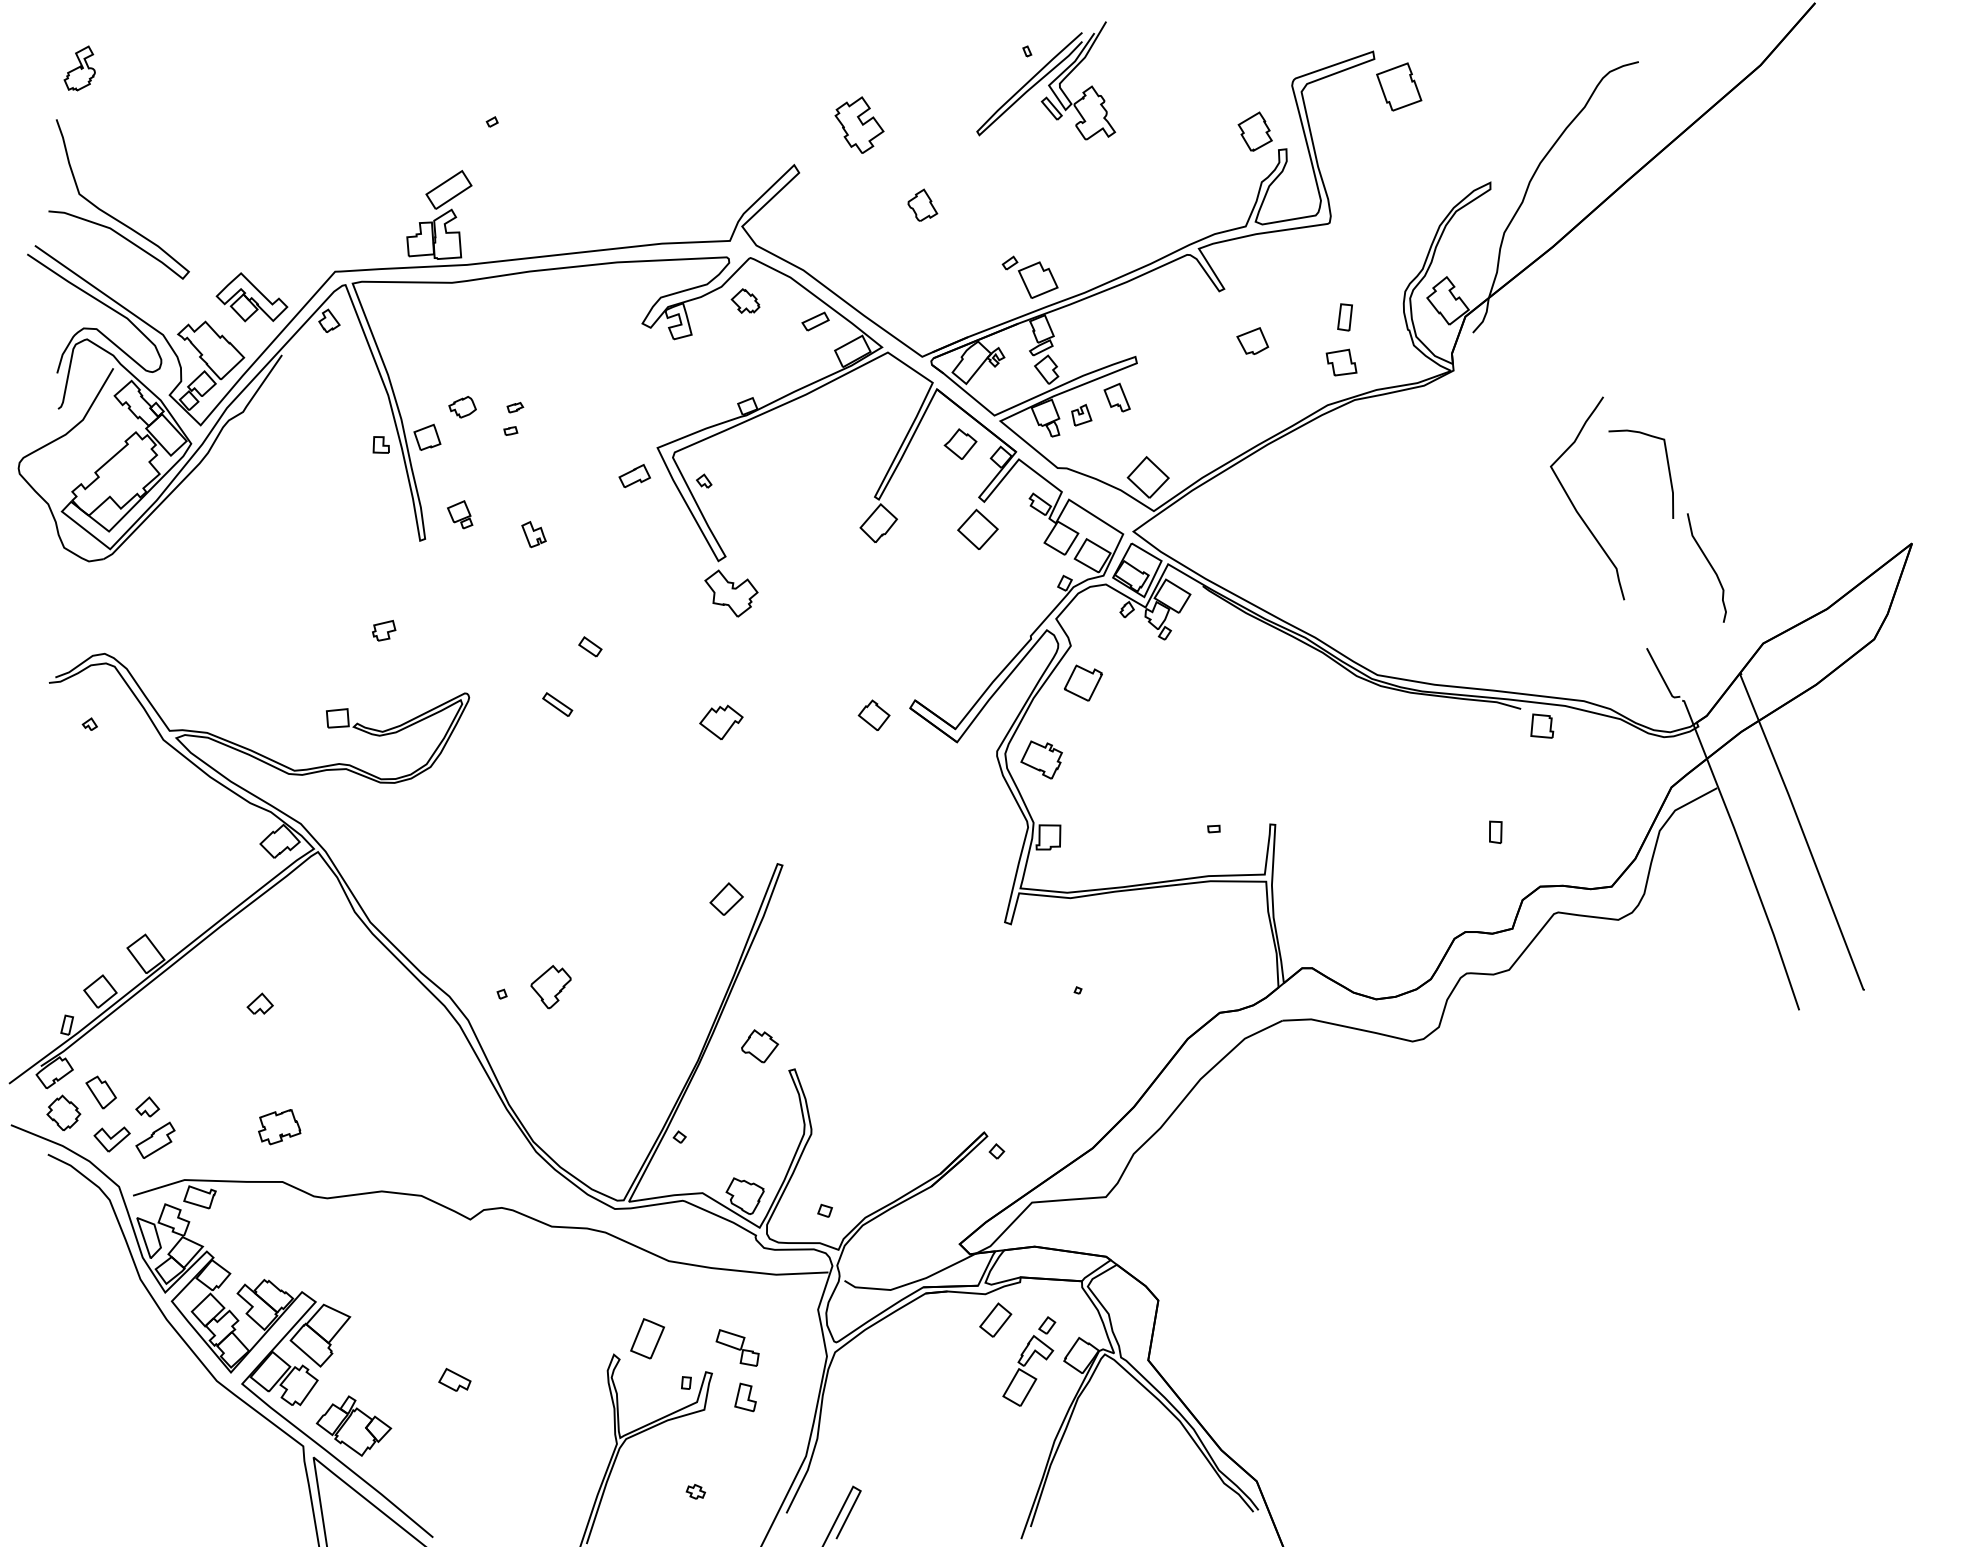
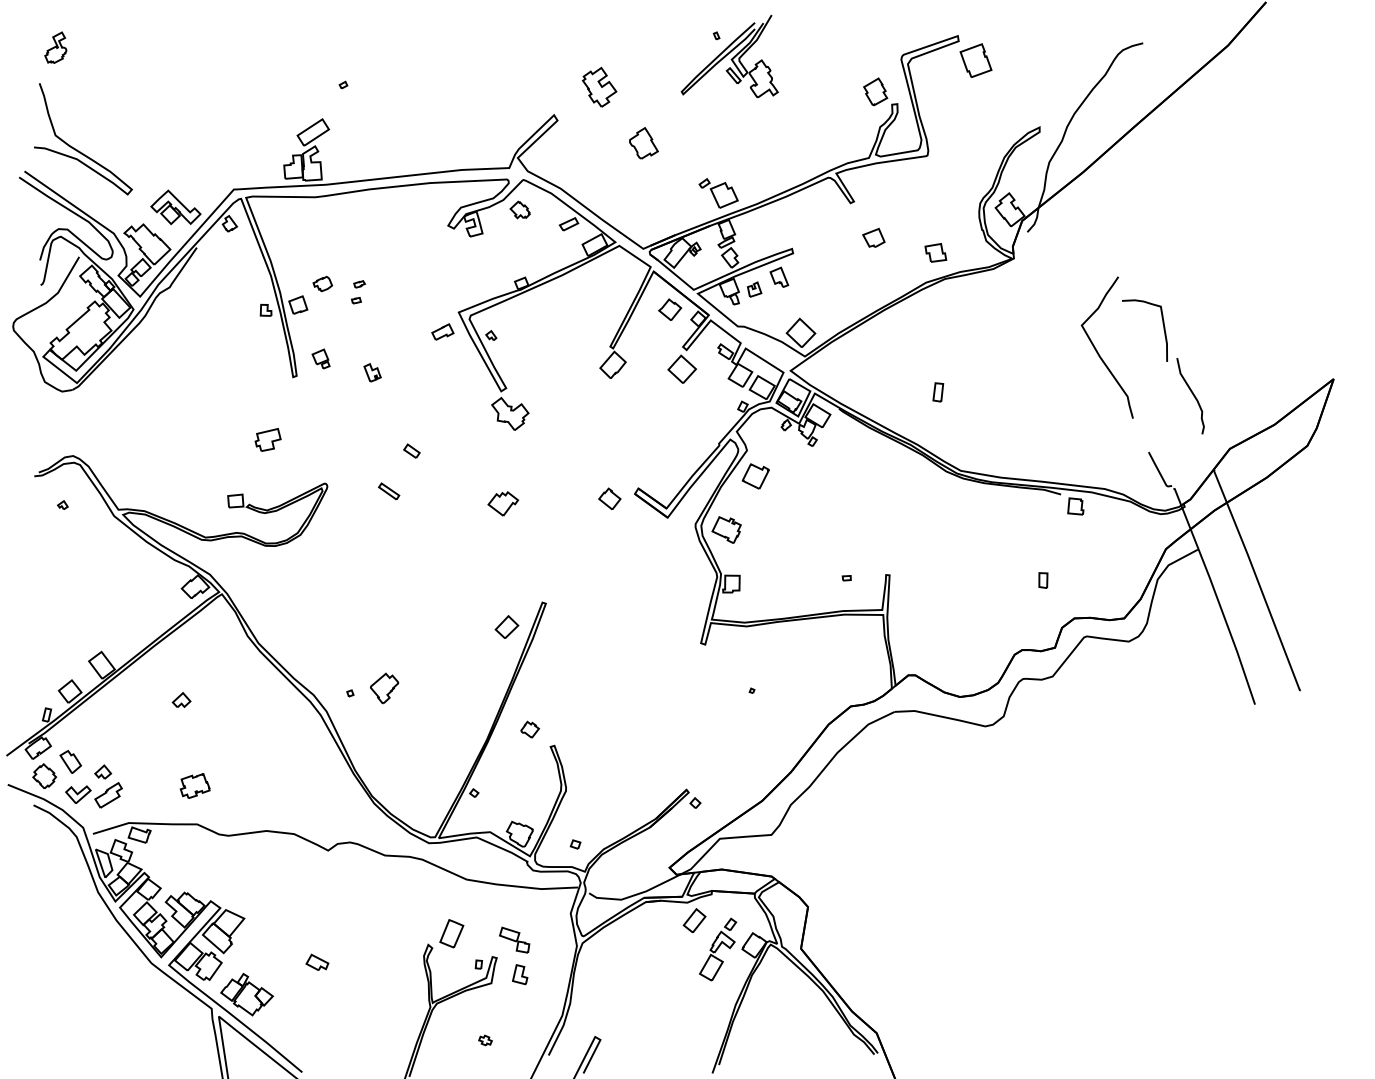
part: (922, 204) -> (643, 142), size x1.4
part: (1345, 317) -> (938, 392), moved
part: (383, 630) -> (267, 439), size x1.6
part: (758, 1045) -> (529, 729), size x0.7

